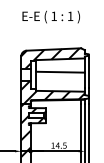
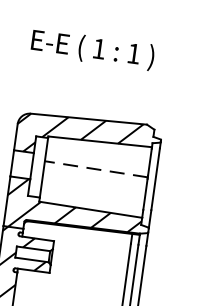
line: (60, 72) -> (96, 169), solid -> dashed

